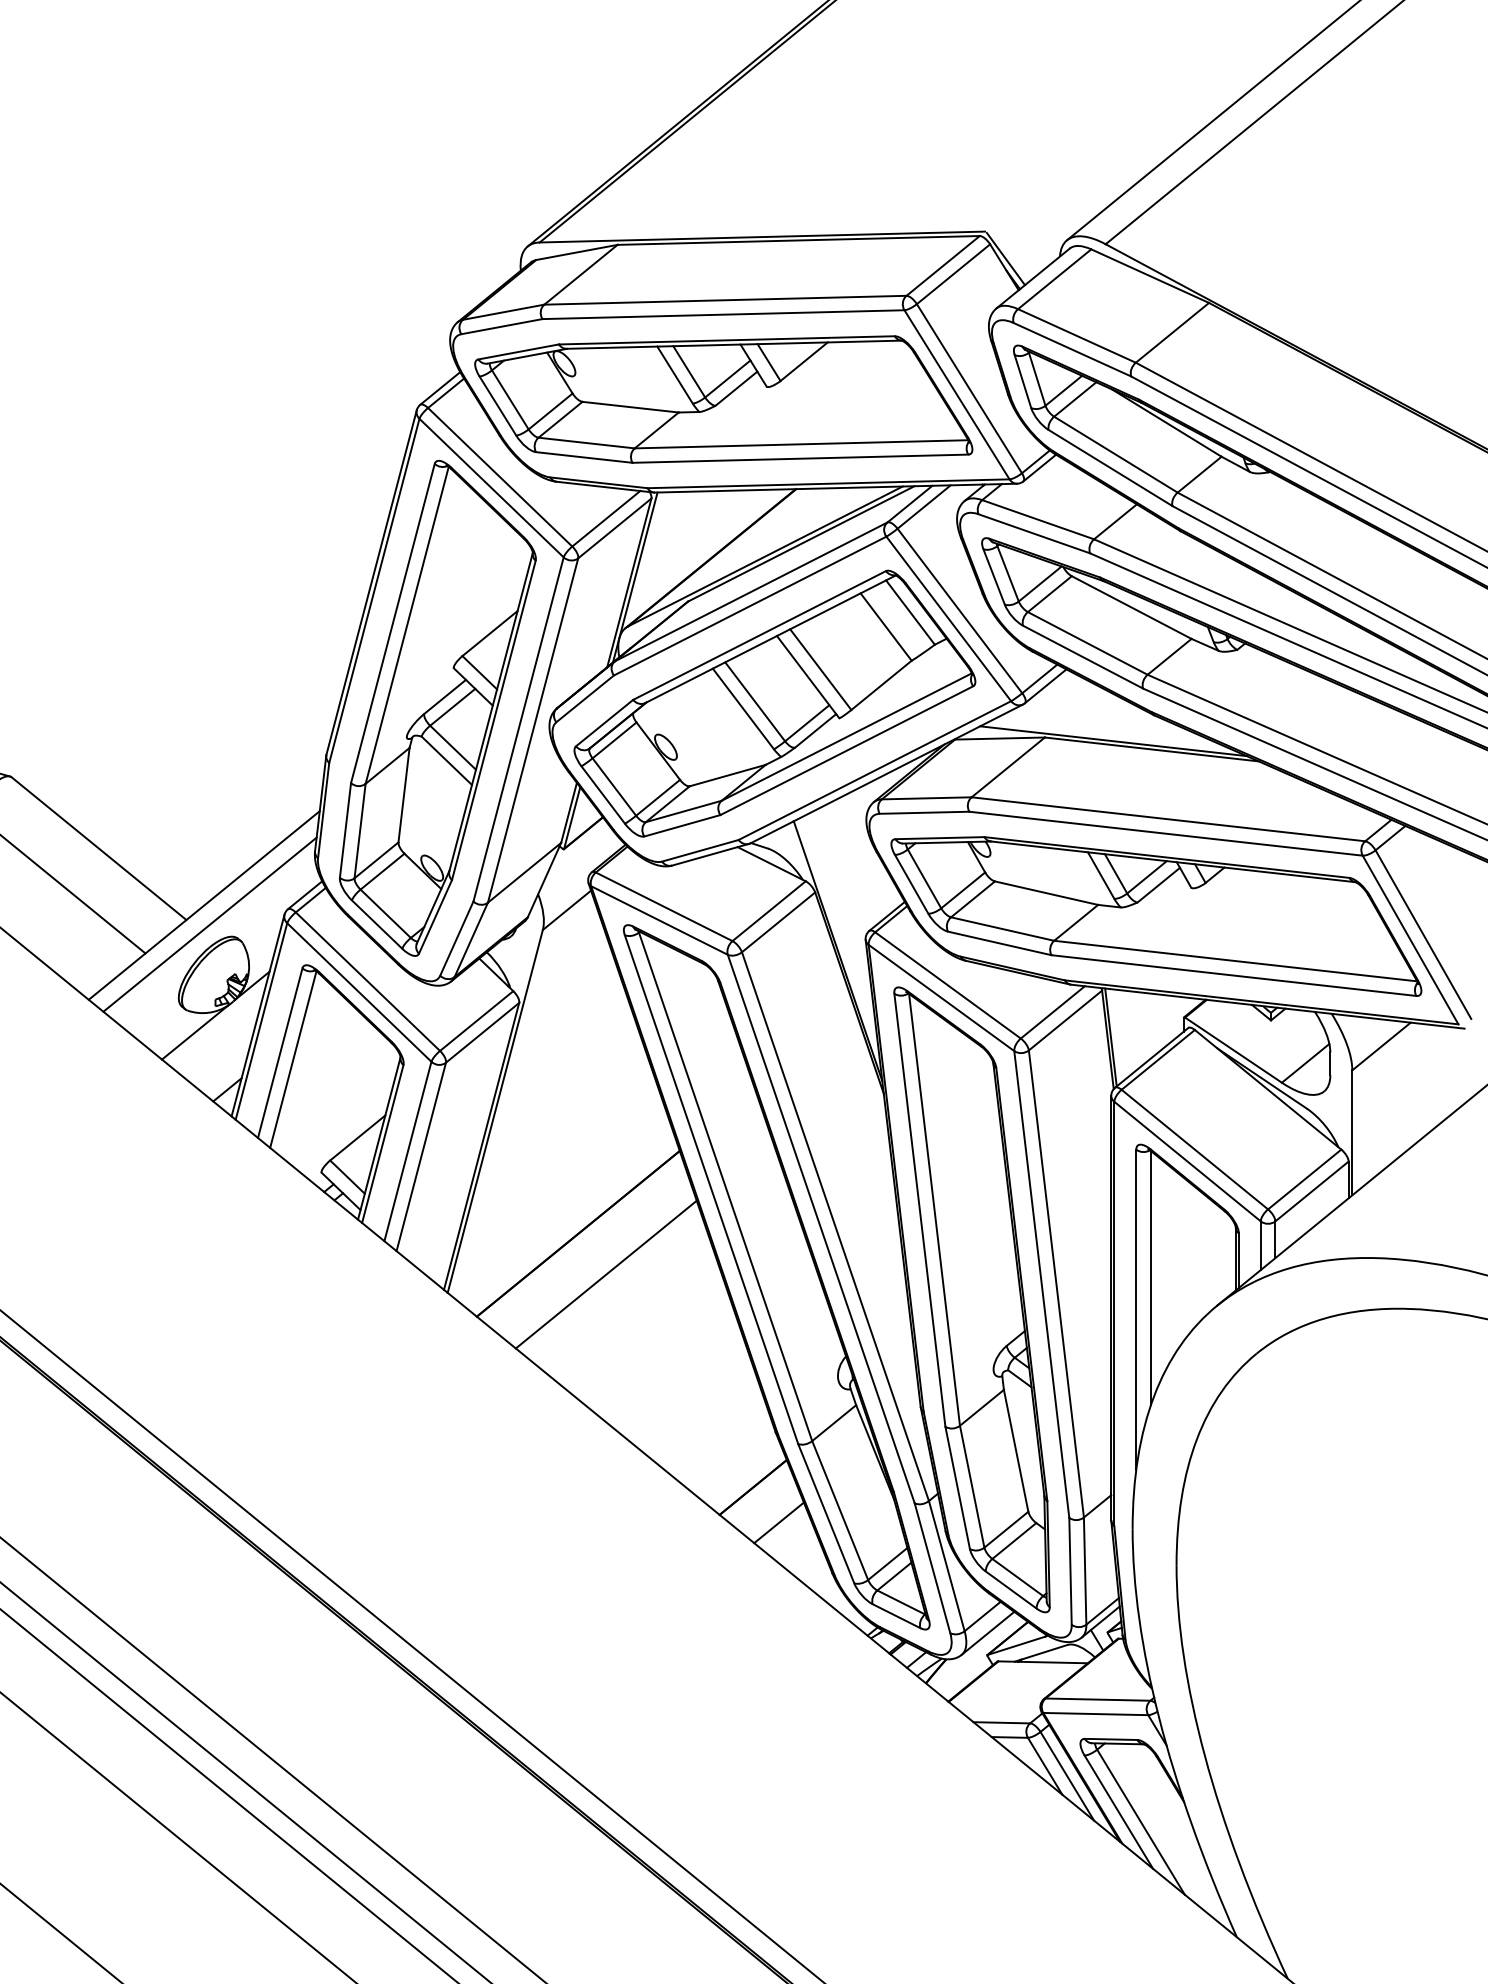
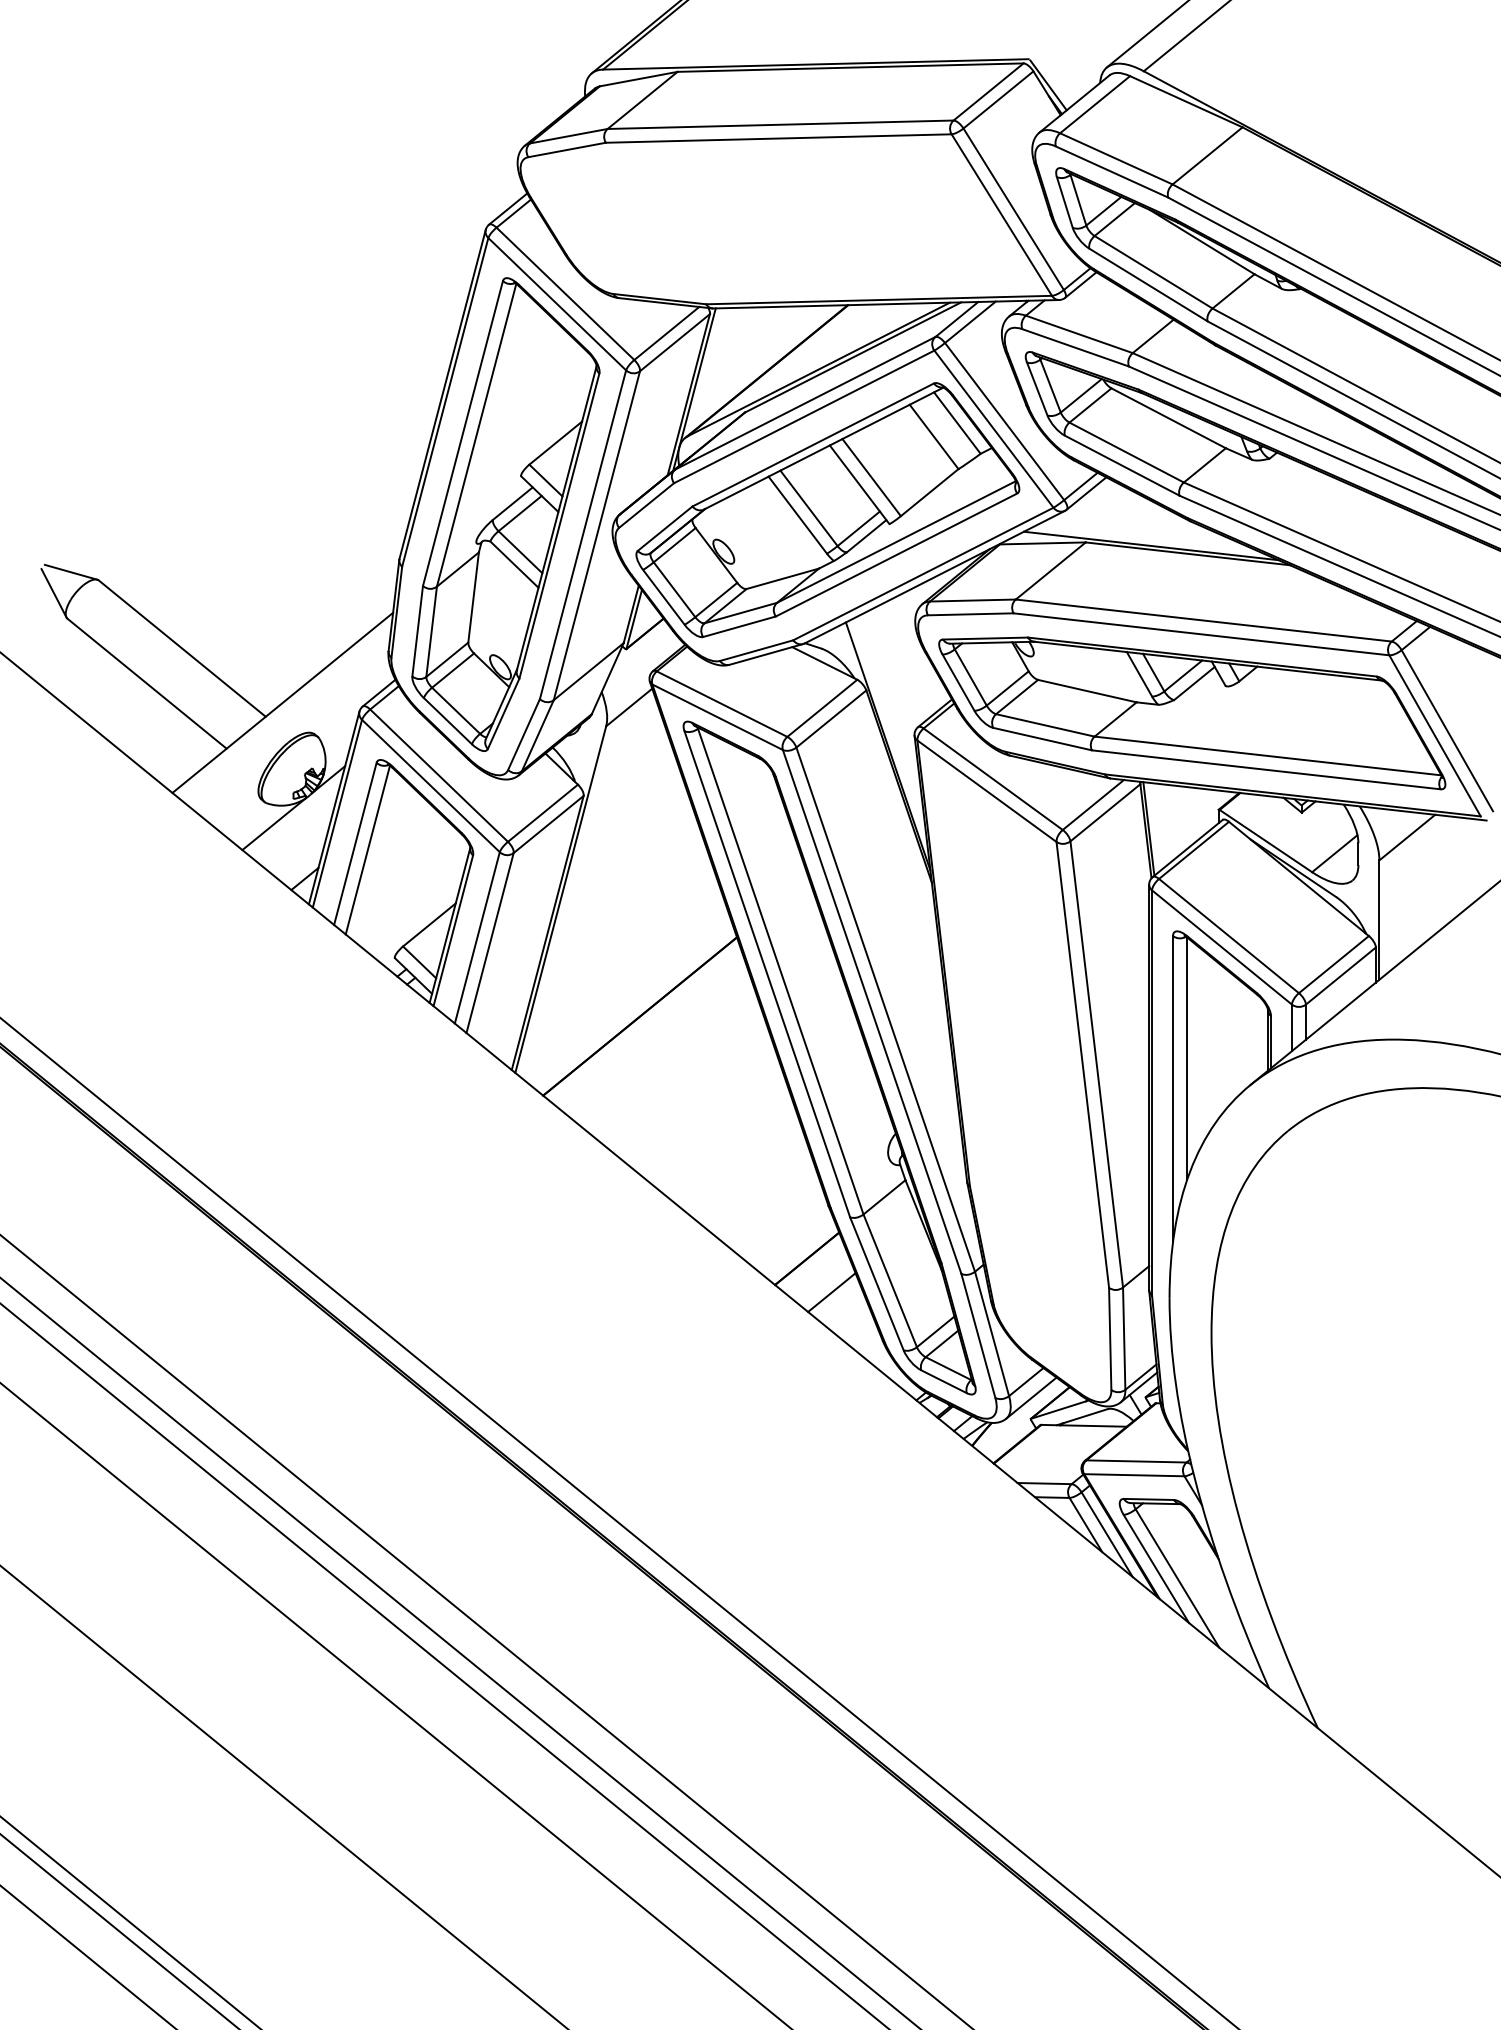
part: (723, 399) -> (778, 219), removed
line: (210, 924) -> (288, 721), removed
line: (605, 1274) -> (666, 1055), removed
part: (972, 1299) -> (1016, 1079), removed

